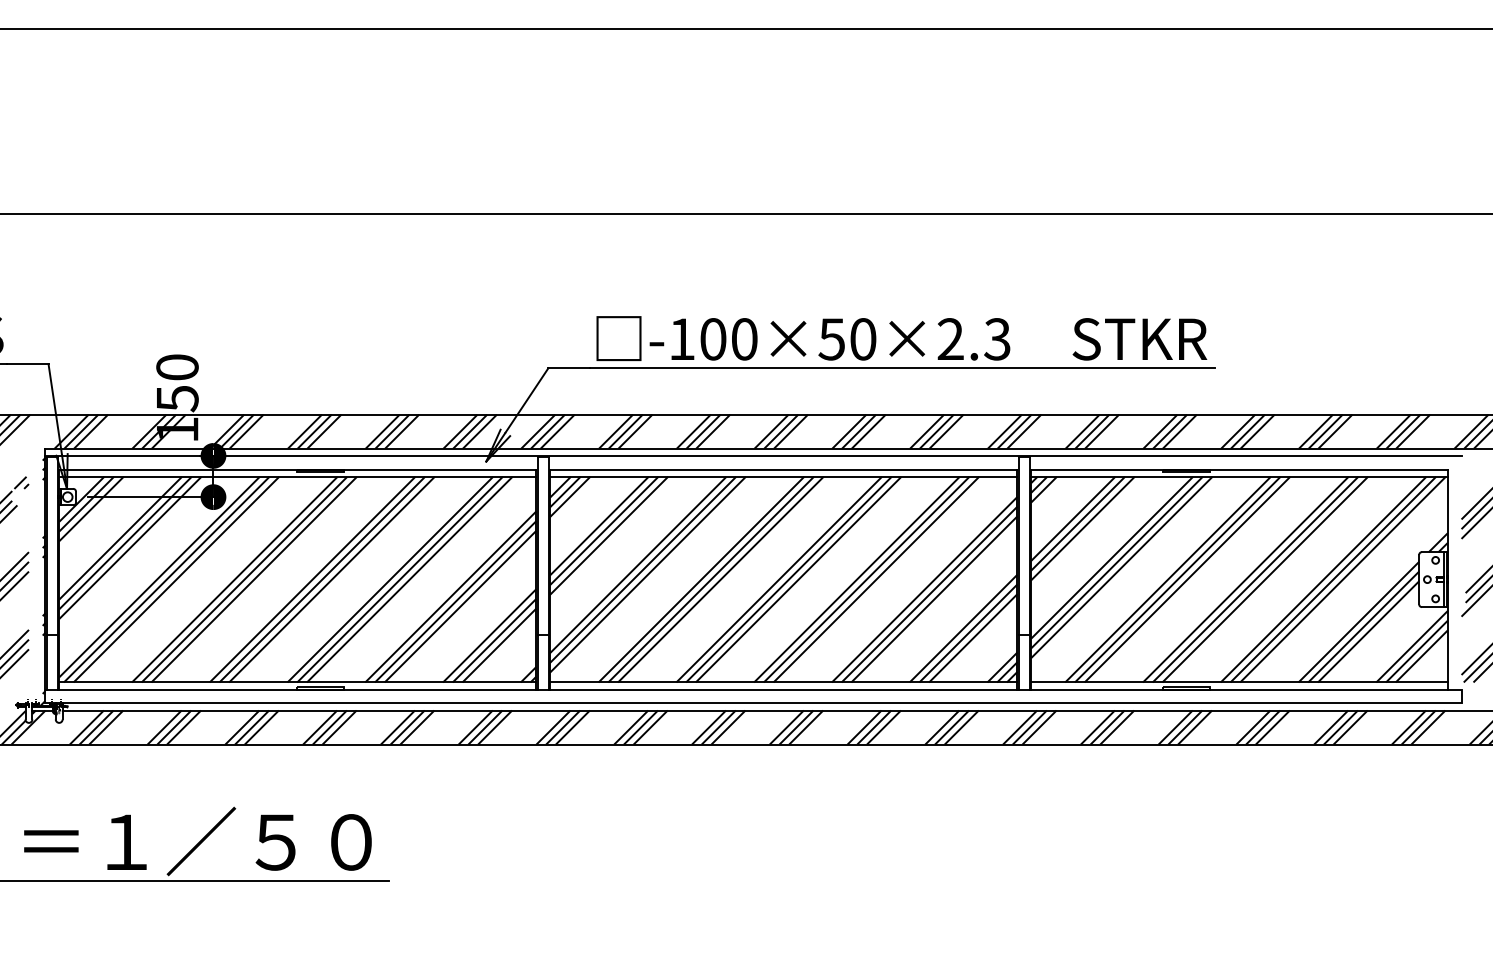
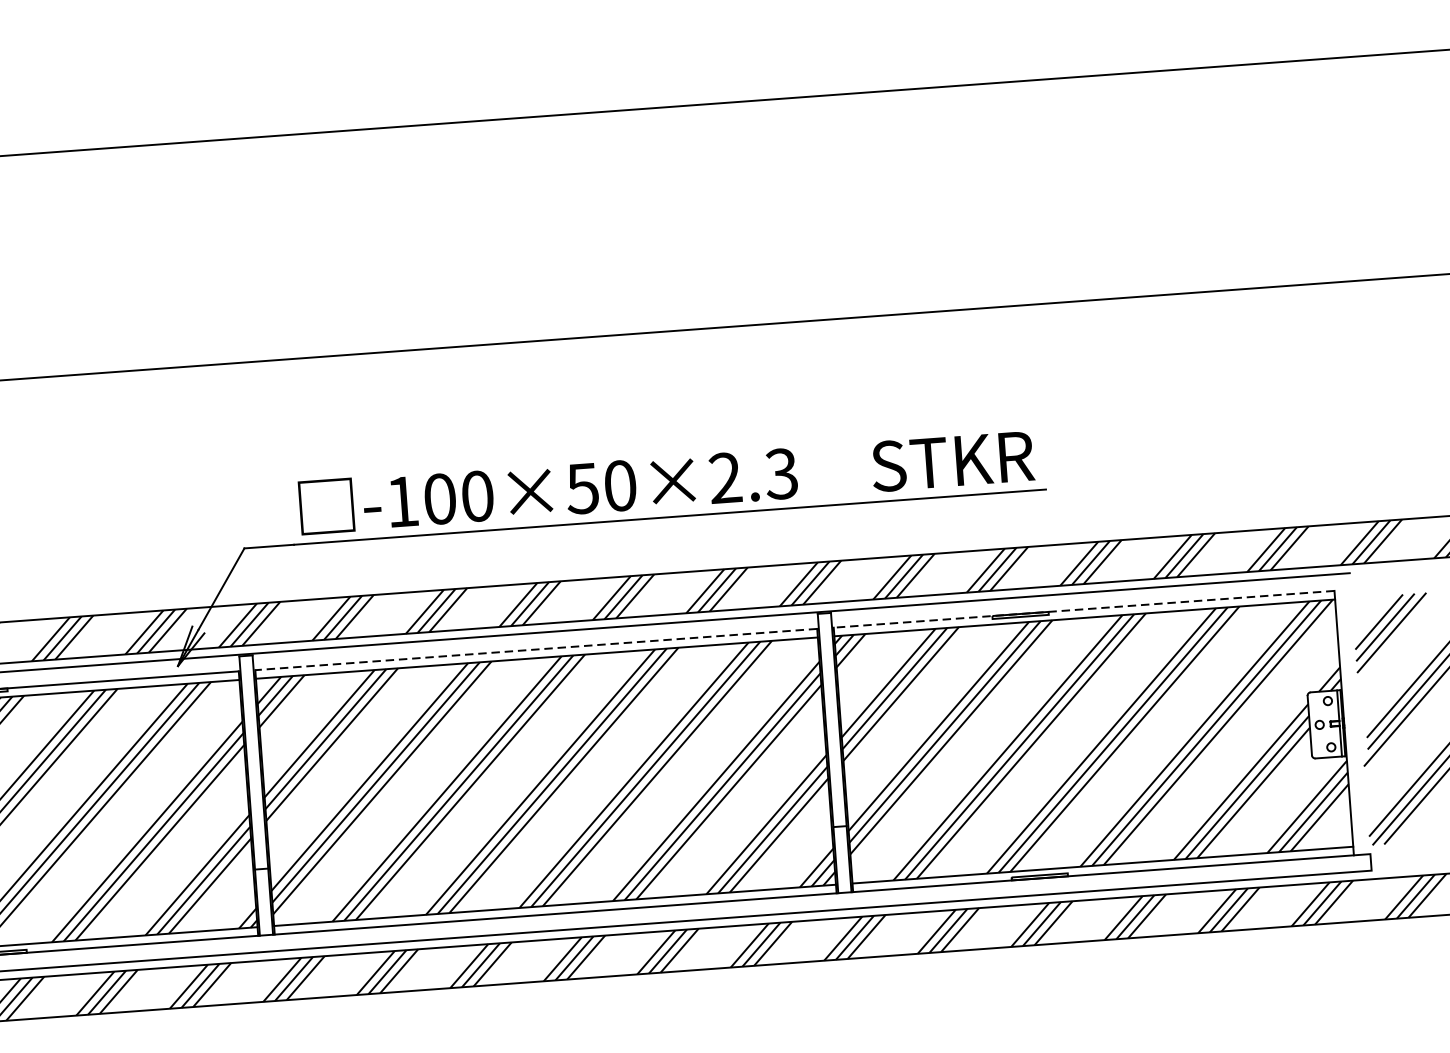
line: (783, 469) -> (535, 649), solid -> dashed
line: (1238, 469) -> (1082, 609), solid -> dashed

